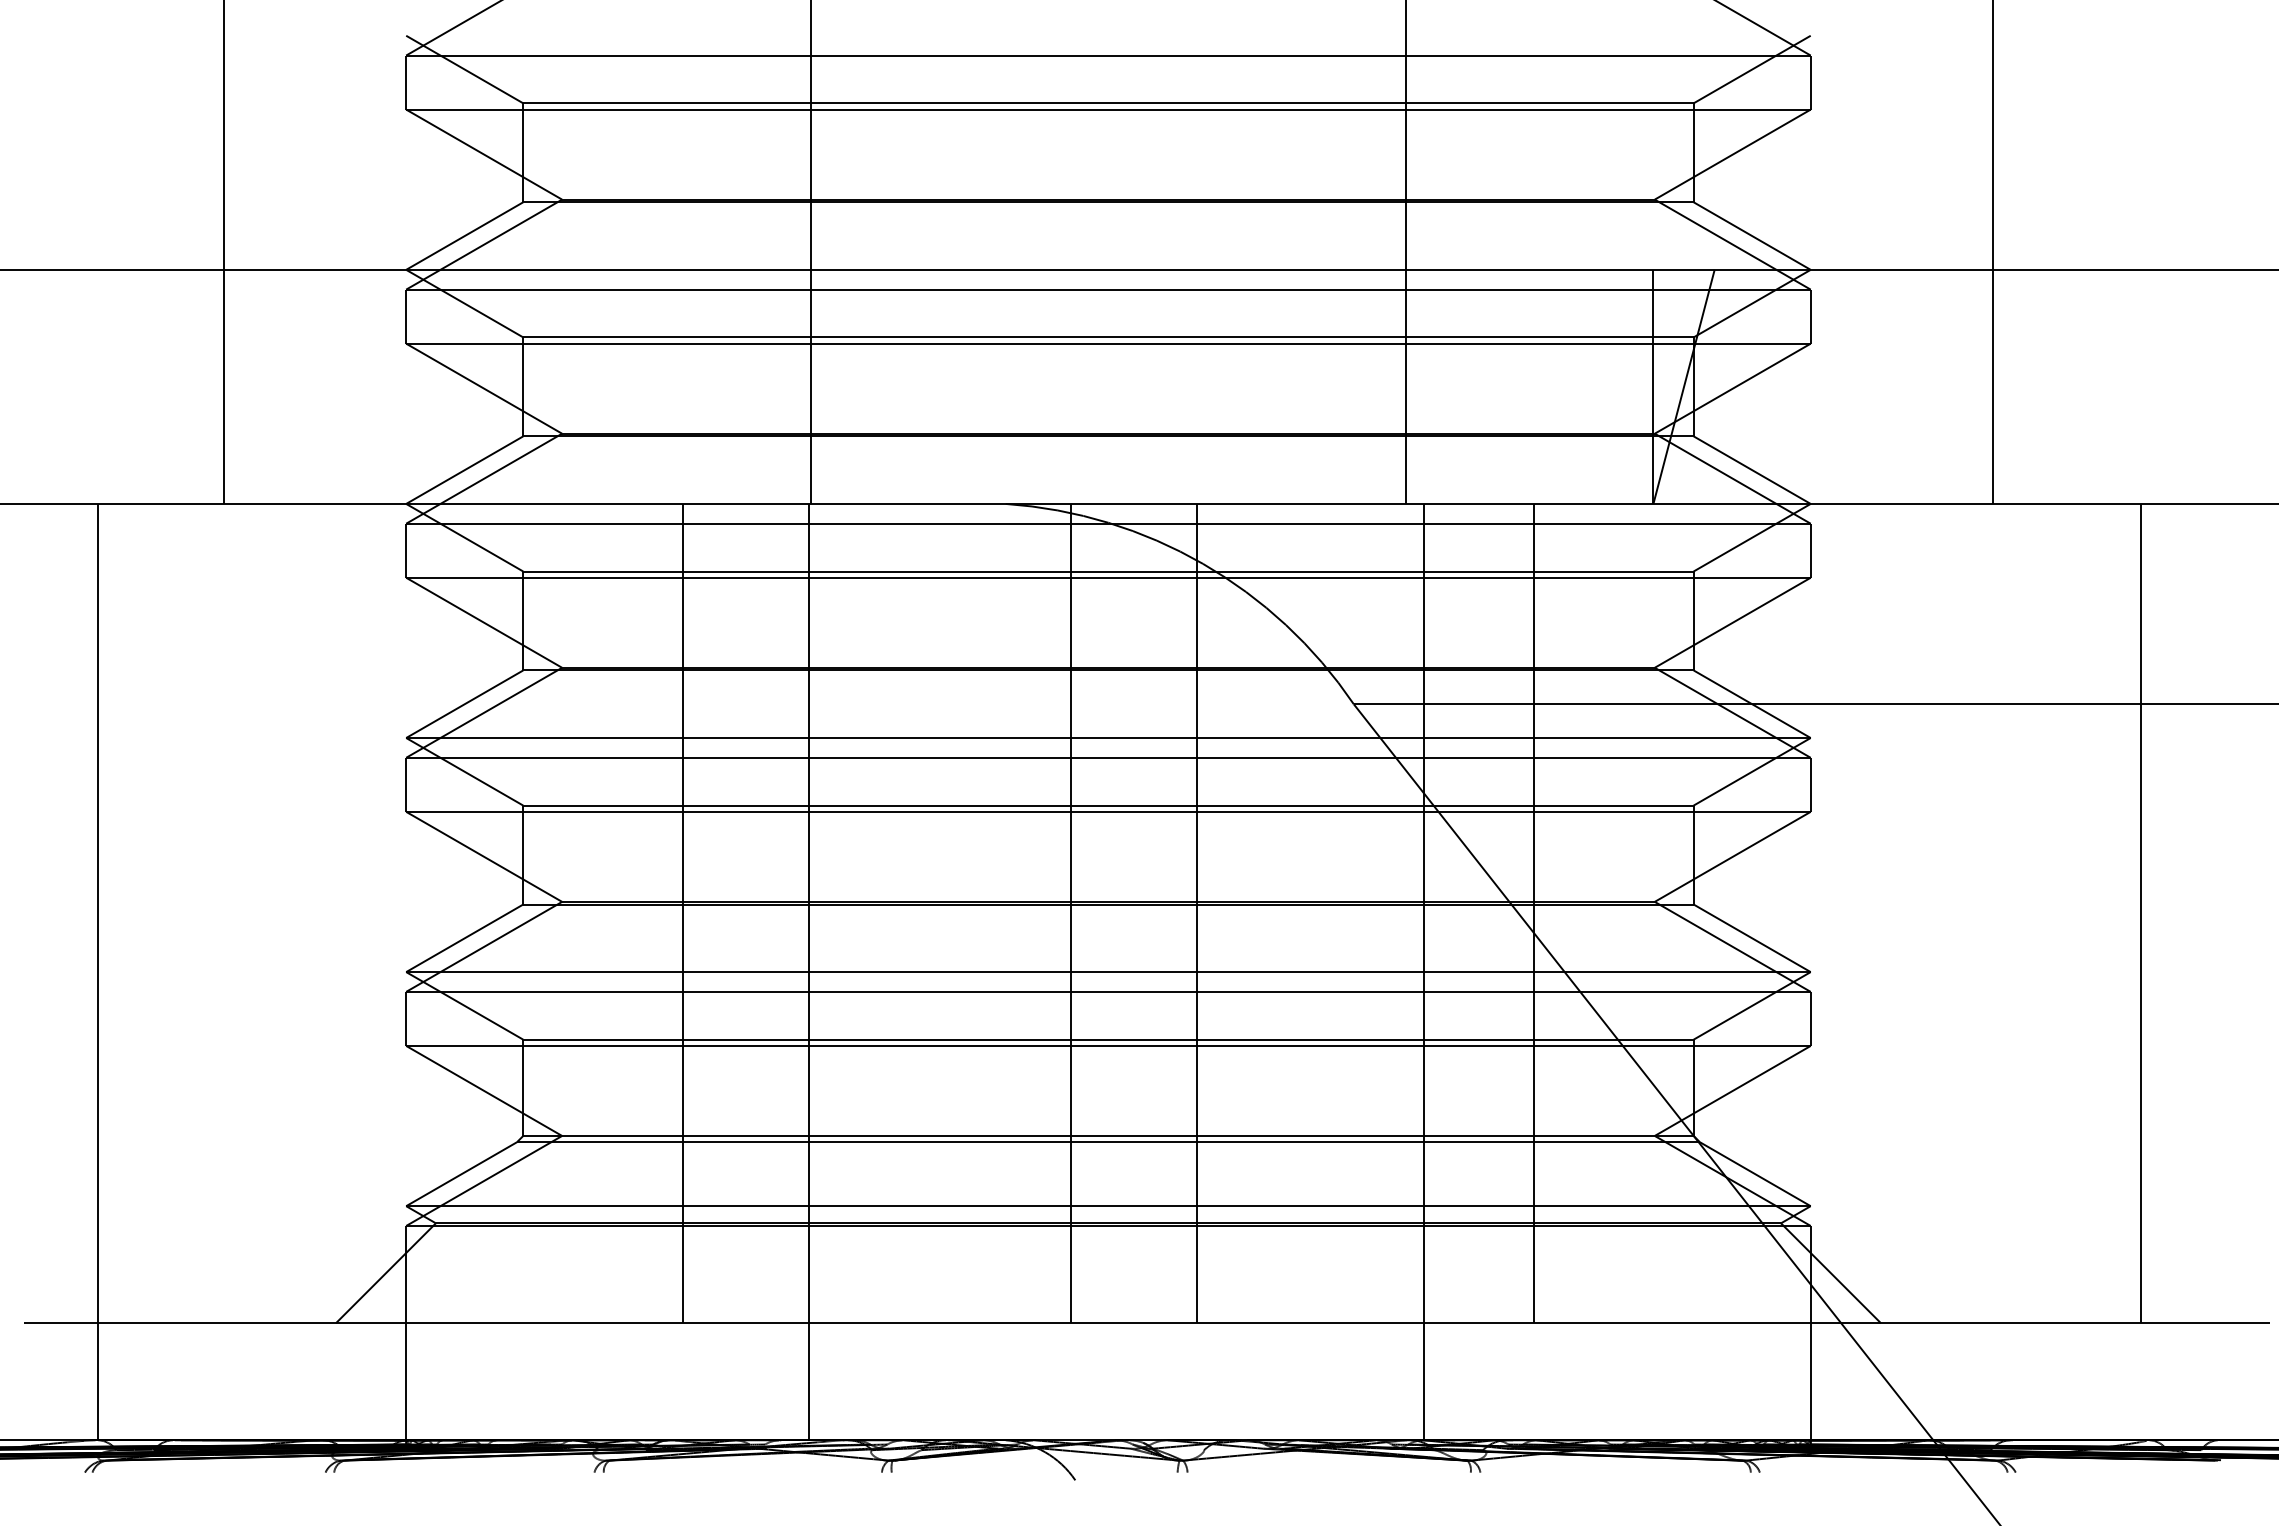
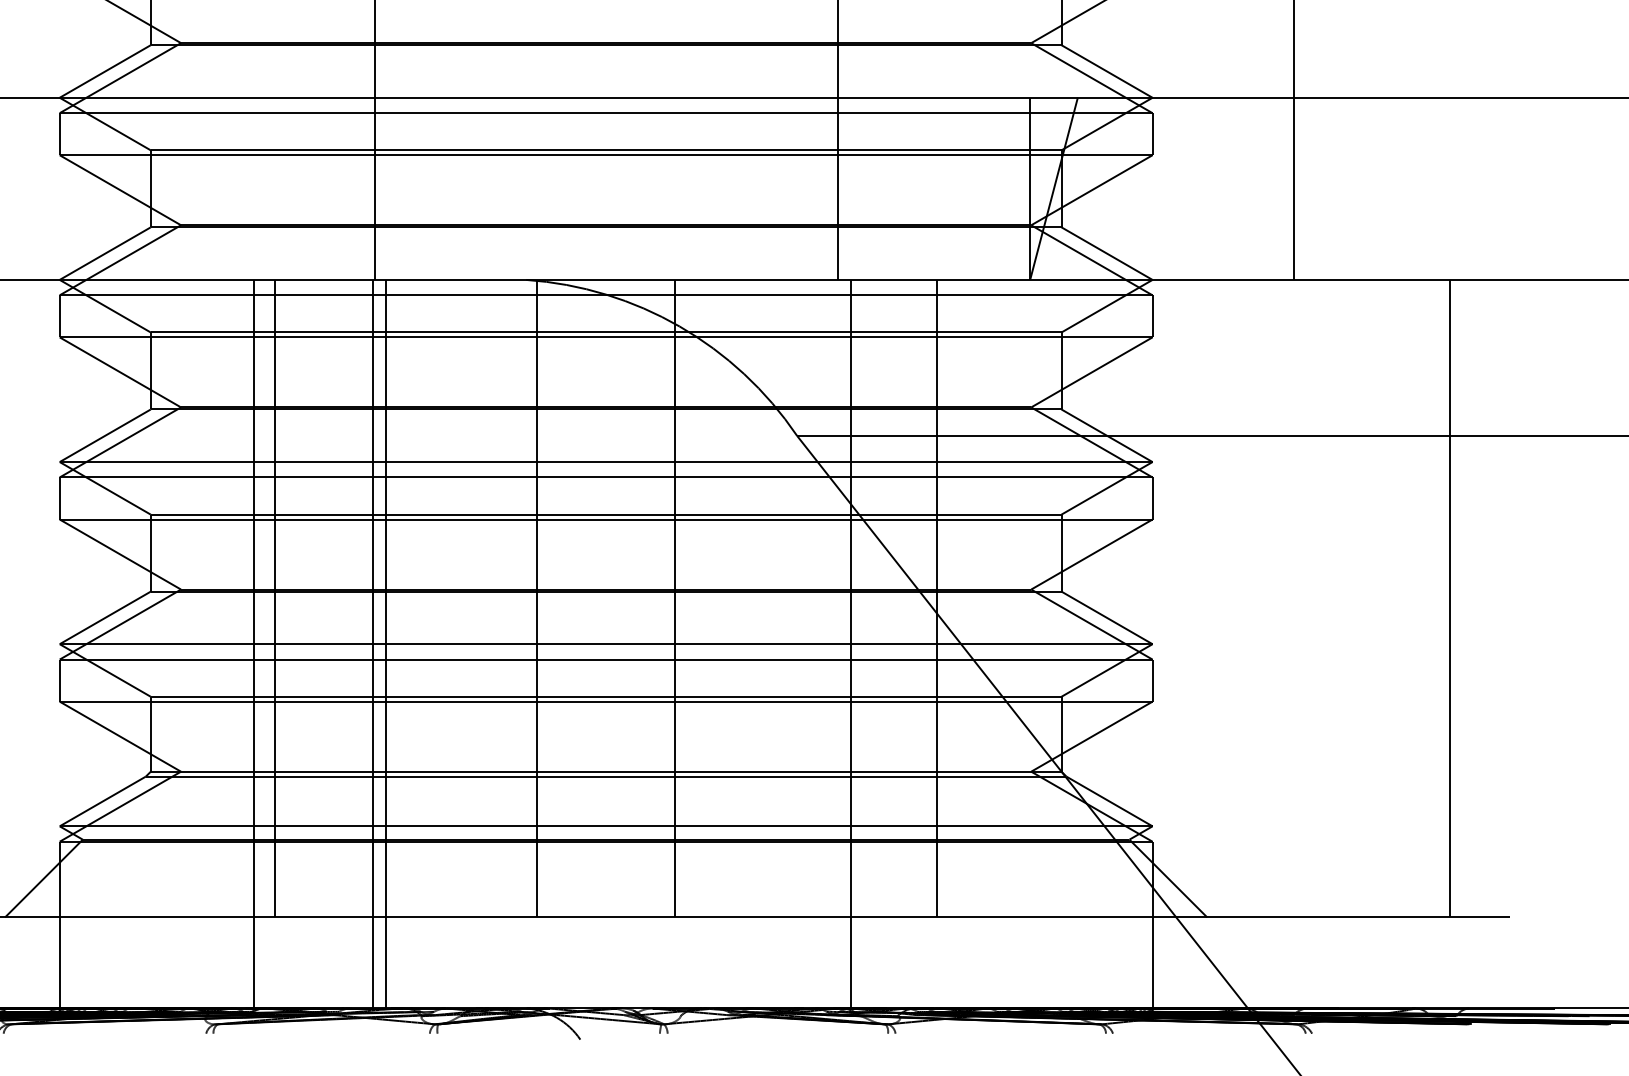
line: (1070, 913) -> (536, 598), moved
line: (2140, 913) -> (1449, 598), moved
line: (655, 971) -> (253, 643), added
line: (825, 971) -> (385, 643), added

